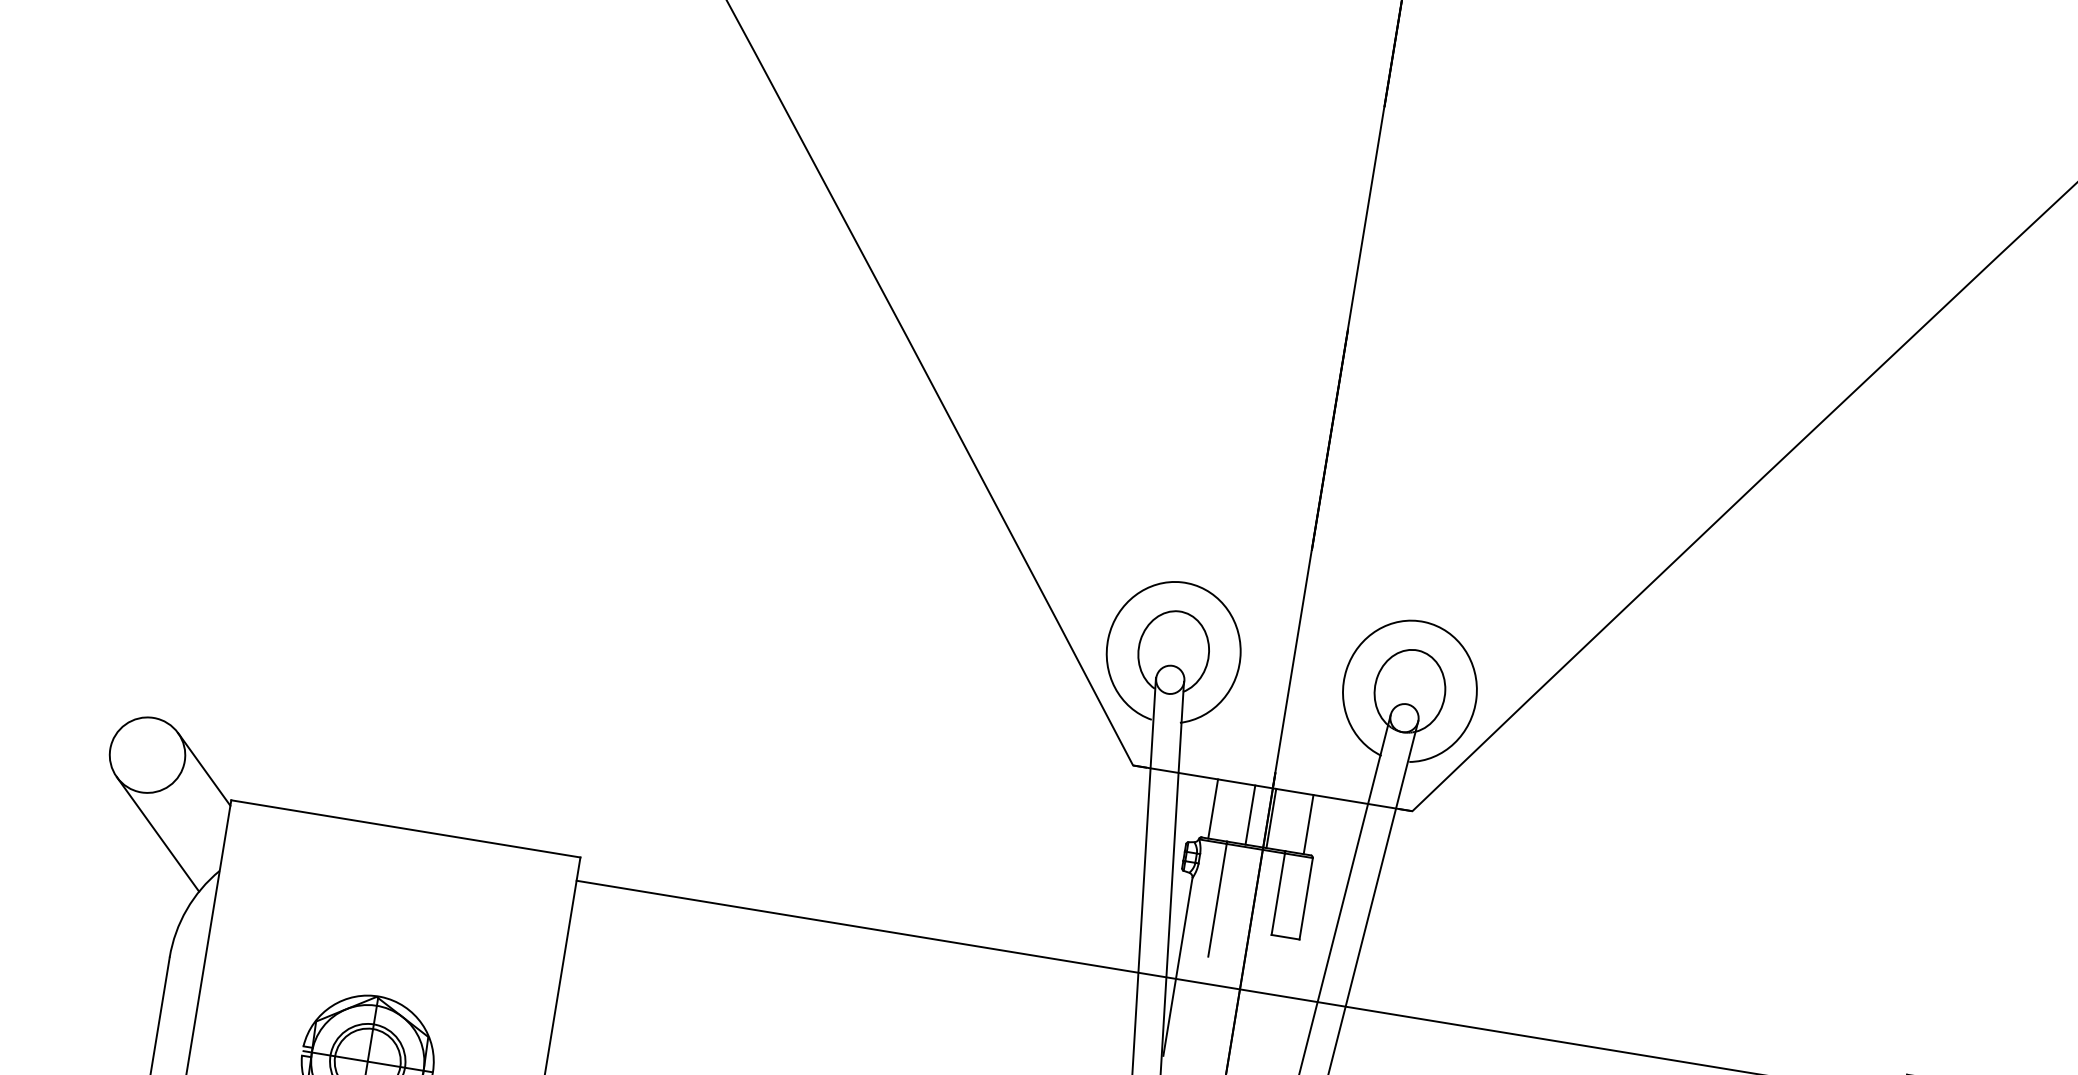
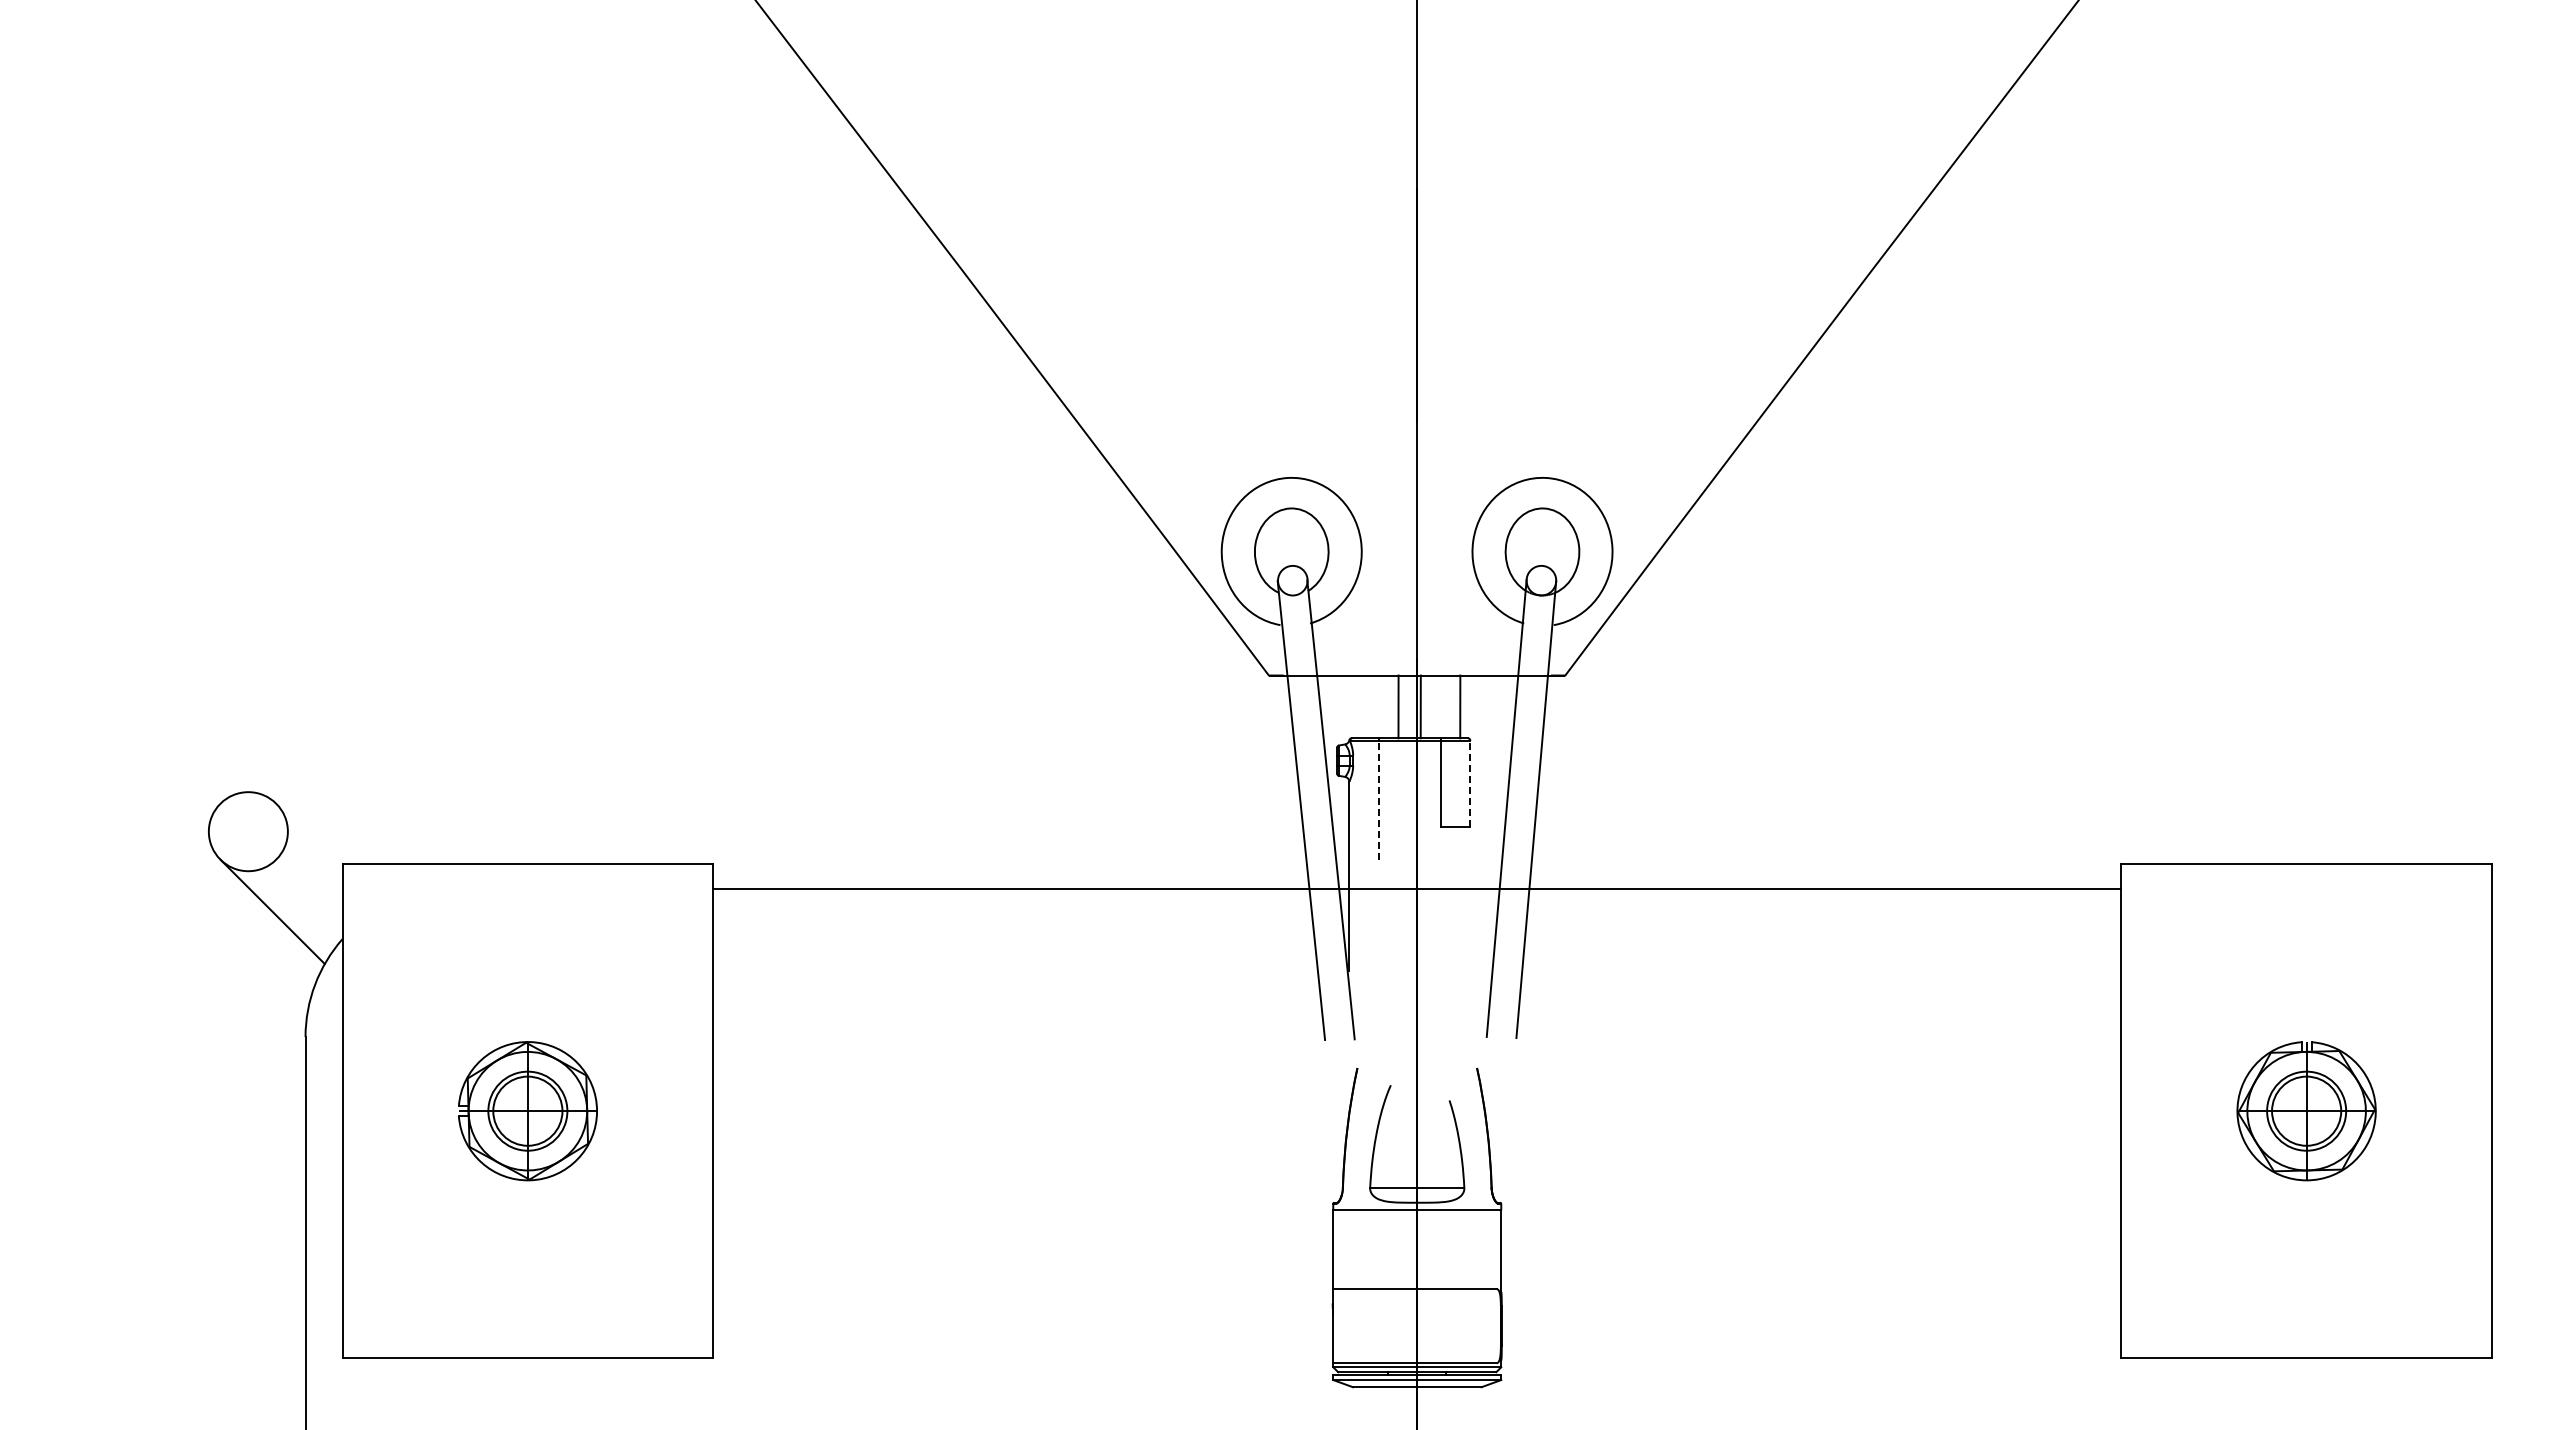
line: (204, 769) -> (309, 836), removed
line: (1212, 808) -> (1358, 706), removed
line: (1306, 898) -> (1470, 783), solid -> dashed
line: (1217, 900) -> (1378, 800), solid -> dashed

